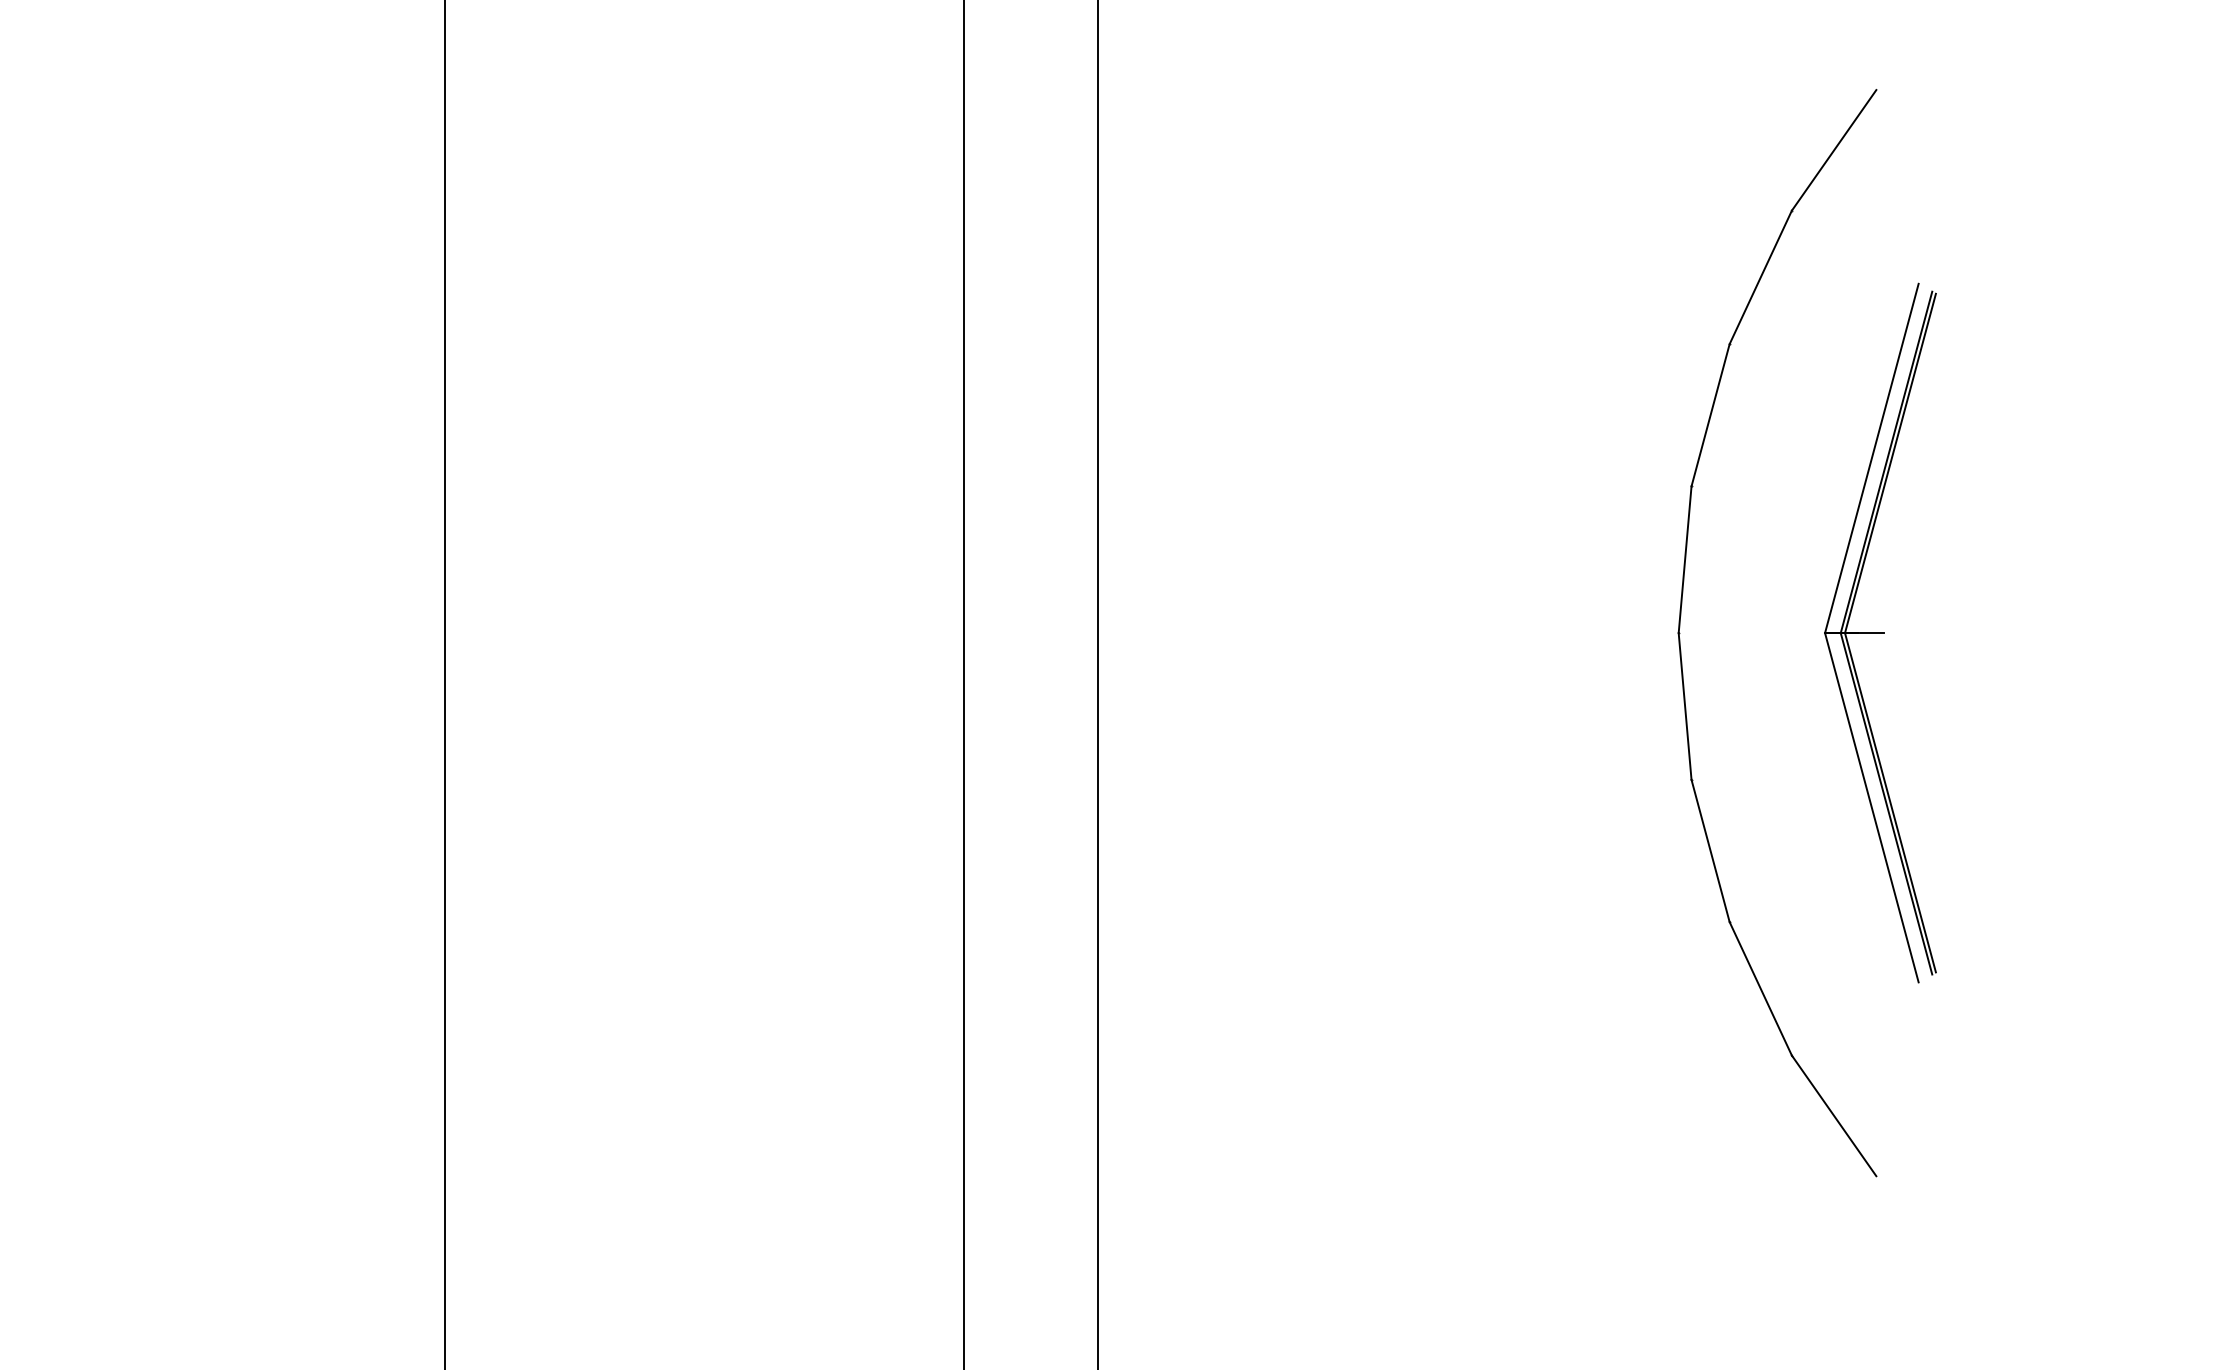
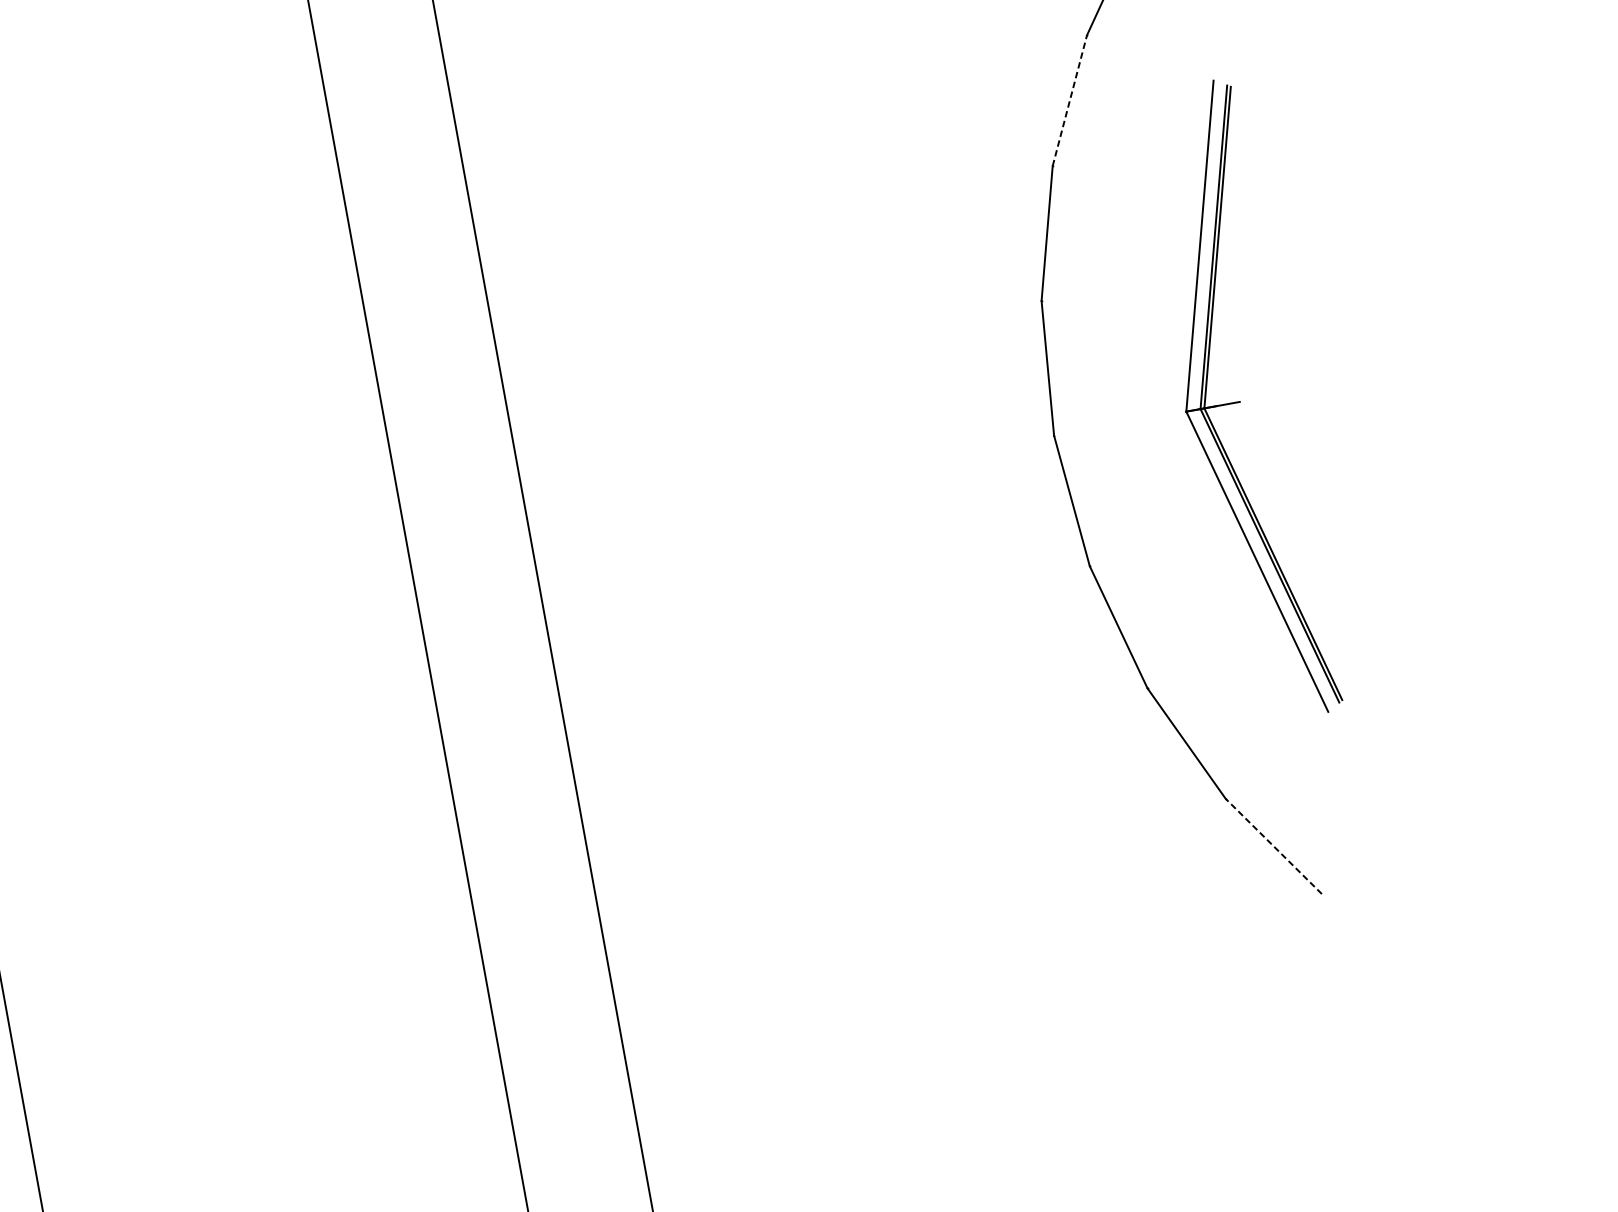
line: (1760, 277) -> (1069, 100), solid -> dashed
line: (1834, 1115) -> (1274, 846), solid -> dashed

